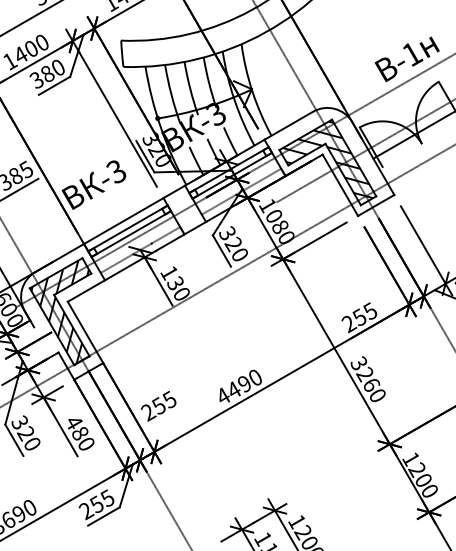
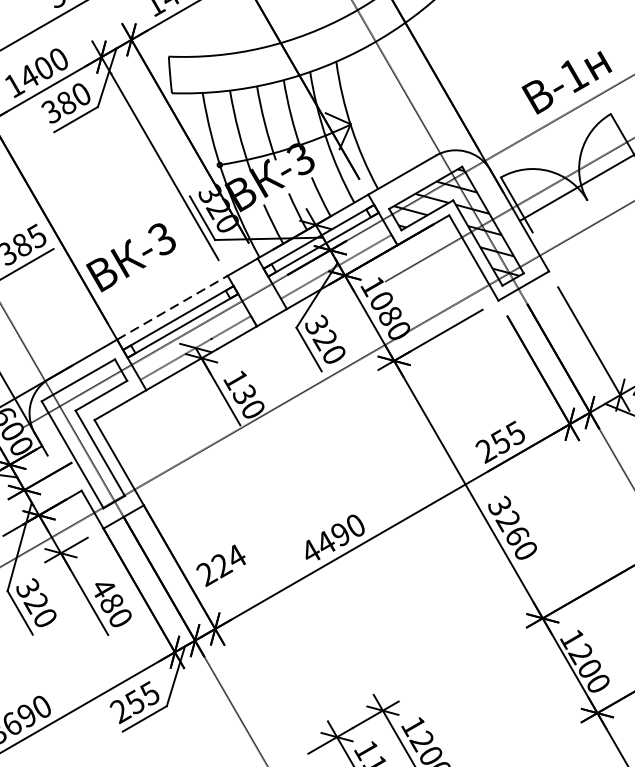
line: (123, 221) -> (172, 308), solid -> dashed
hatch: (59, 311) -> (83, 433), removed
text: (163, 402) -> (227, 560), 255 -> 224

